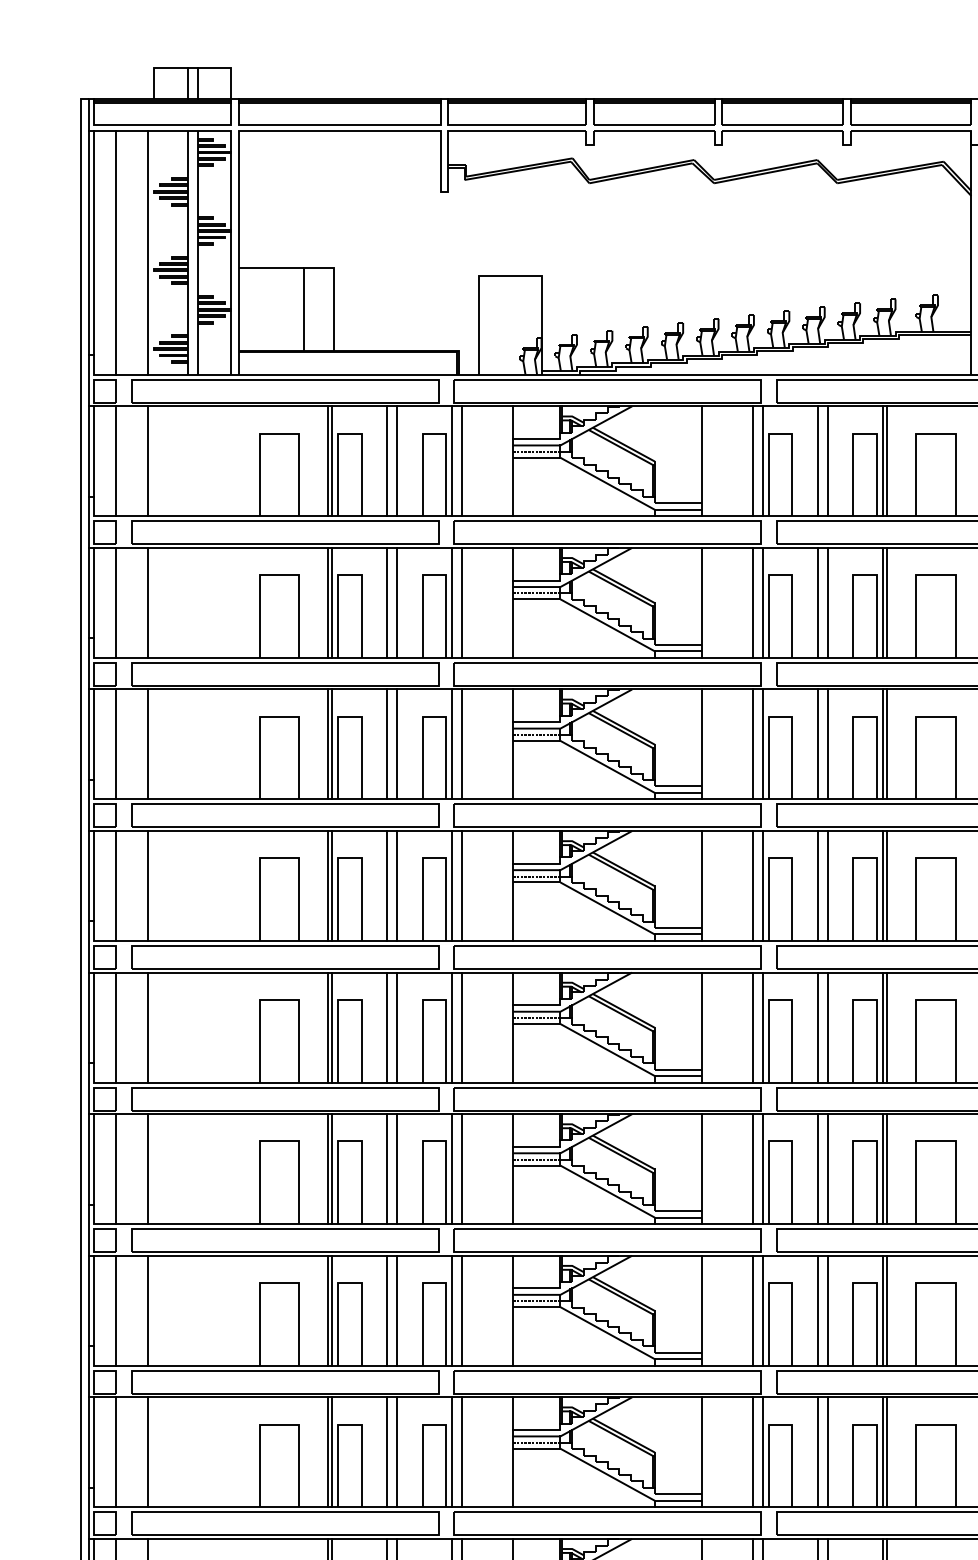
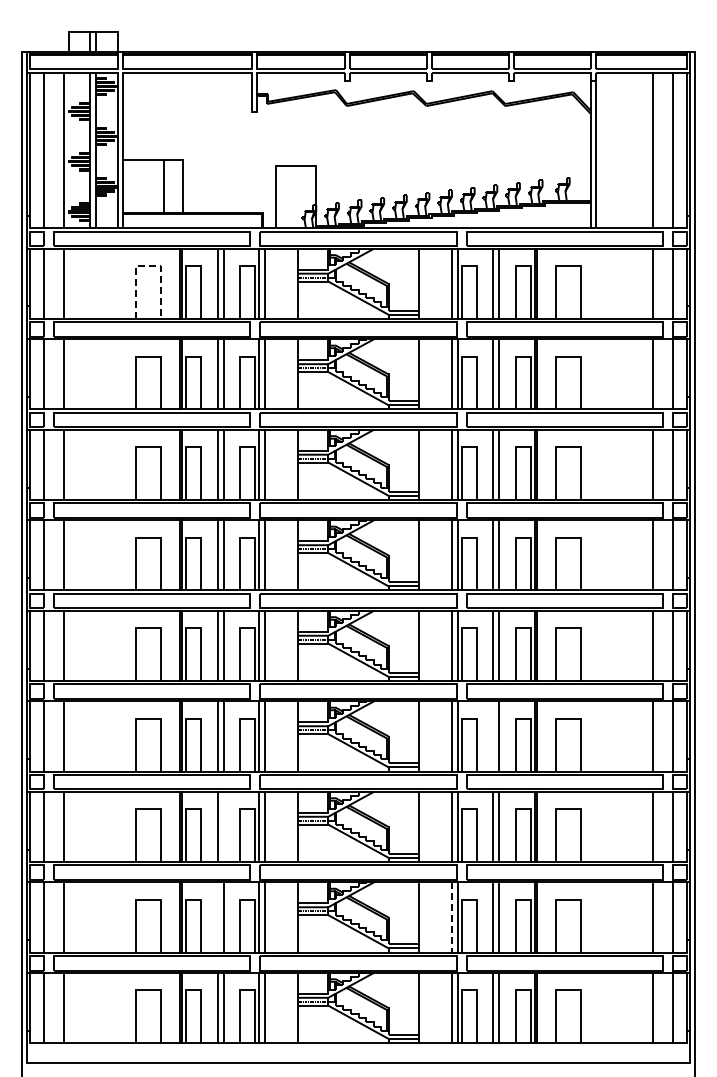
line: (279, 434) -> (148, 266), solid -> dashed
line: (818, 1169) -> (493, 736), removed
line: (396, 1310) -> (223, 826), removed
line: (387, 1452) -> (217, 917), removed
line: (753, 1452) -> (451, 917), solid -> dashed

